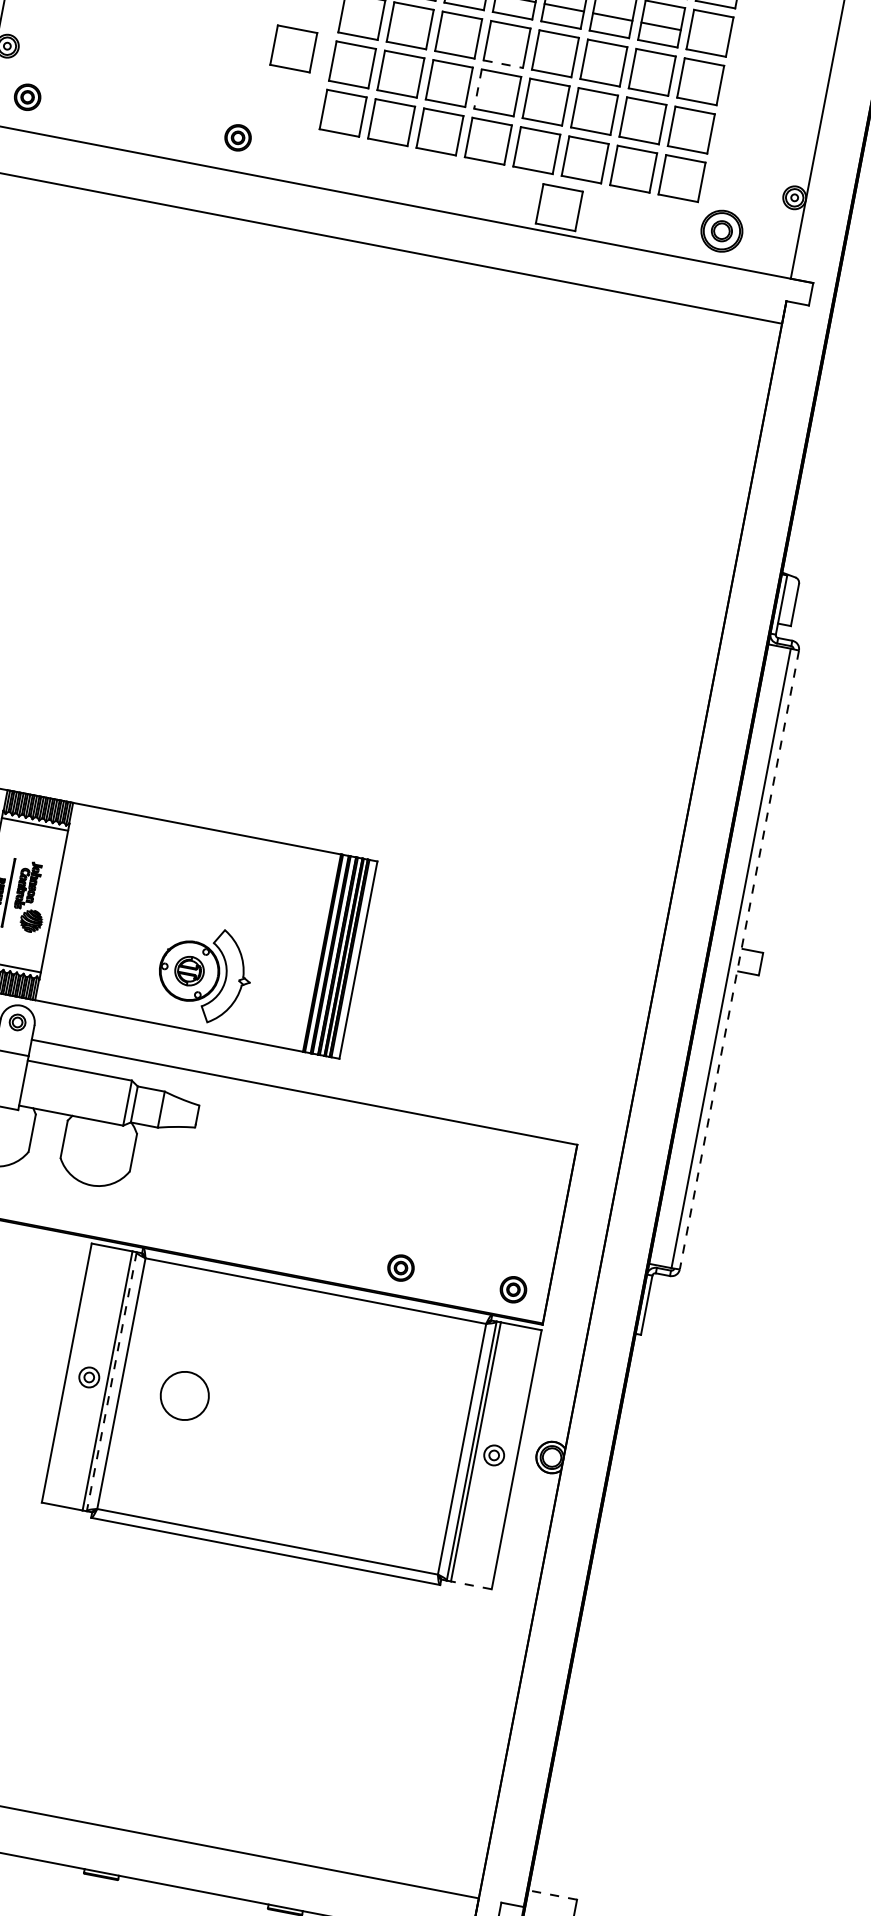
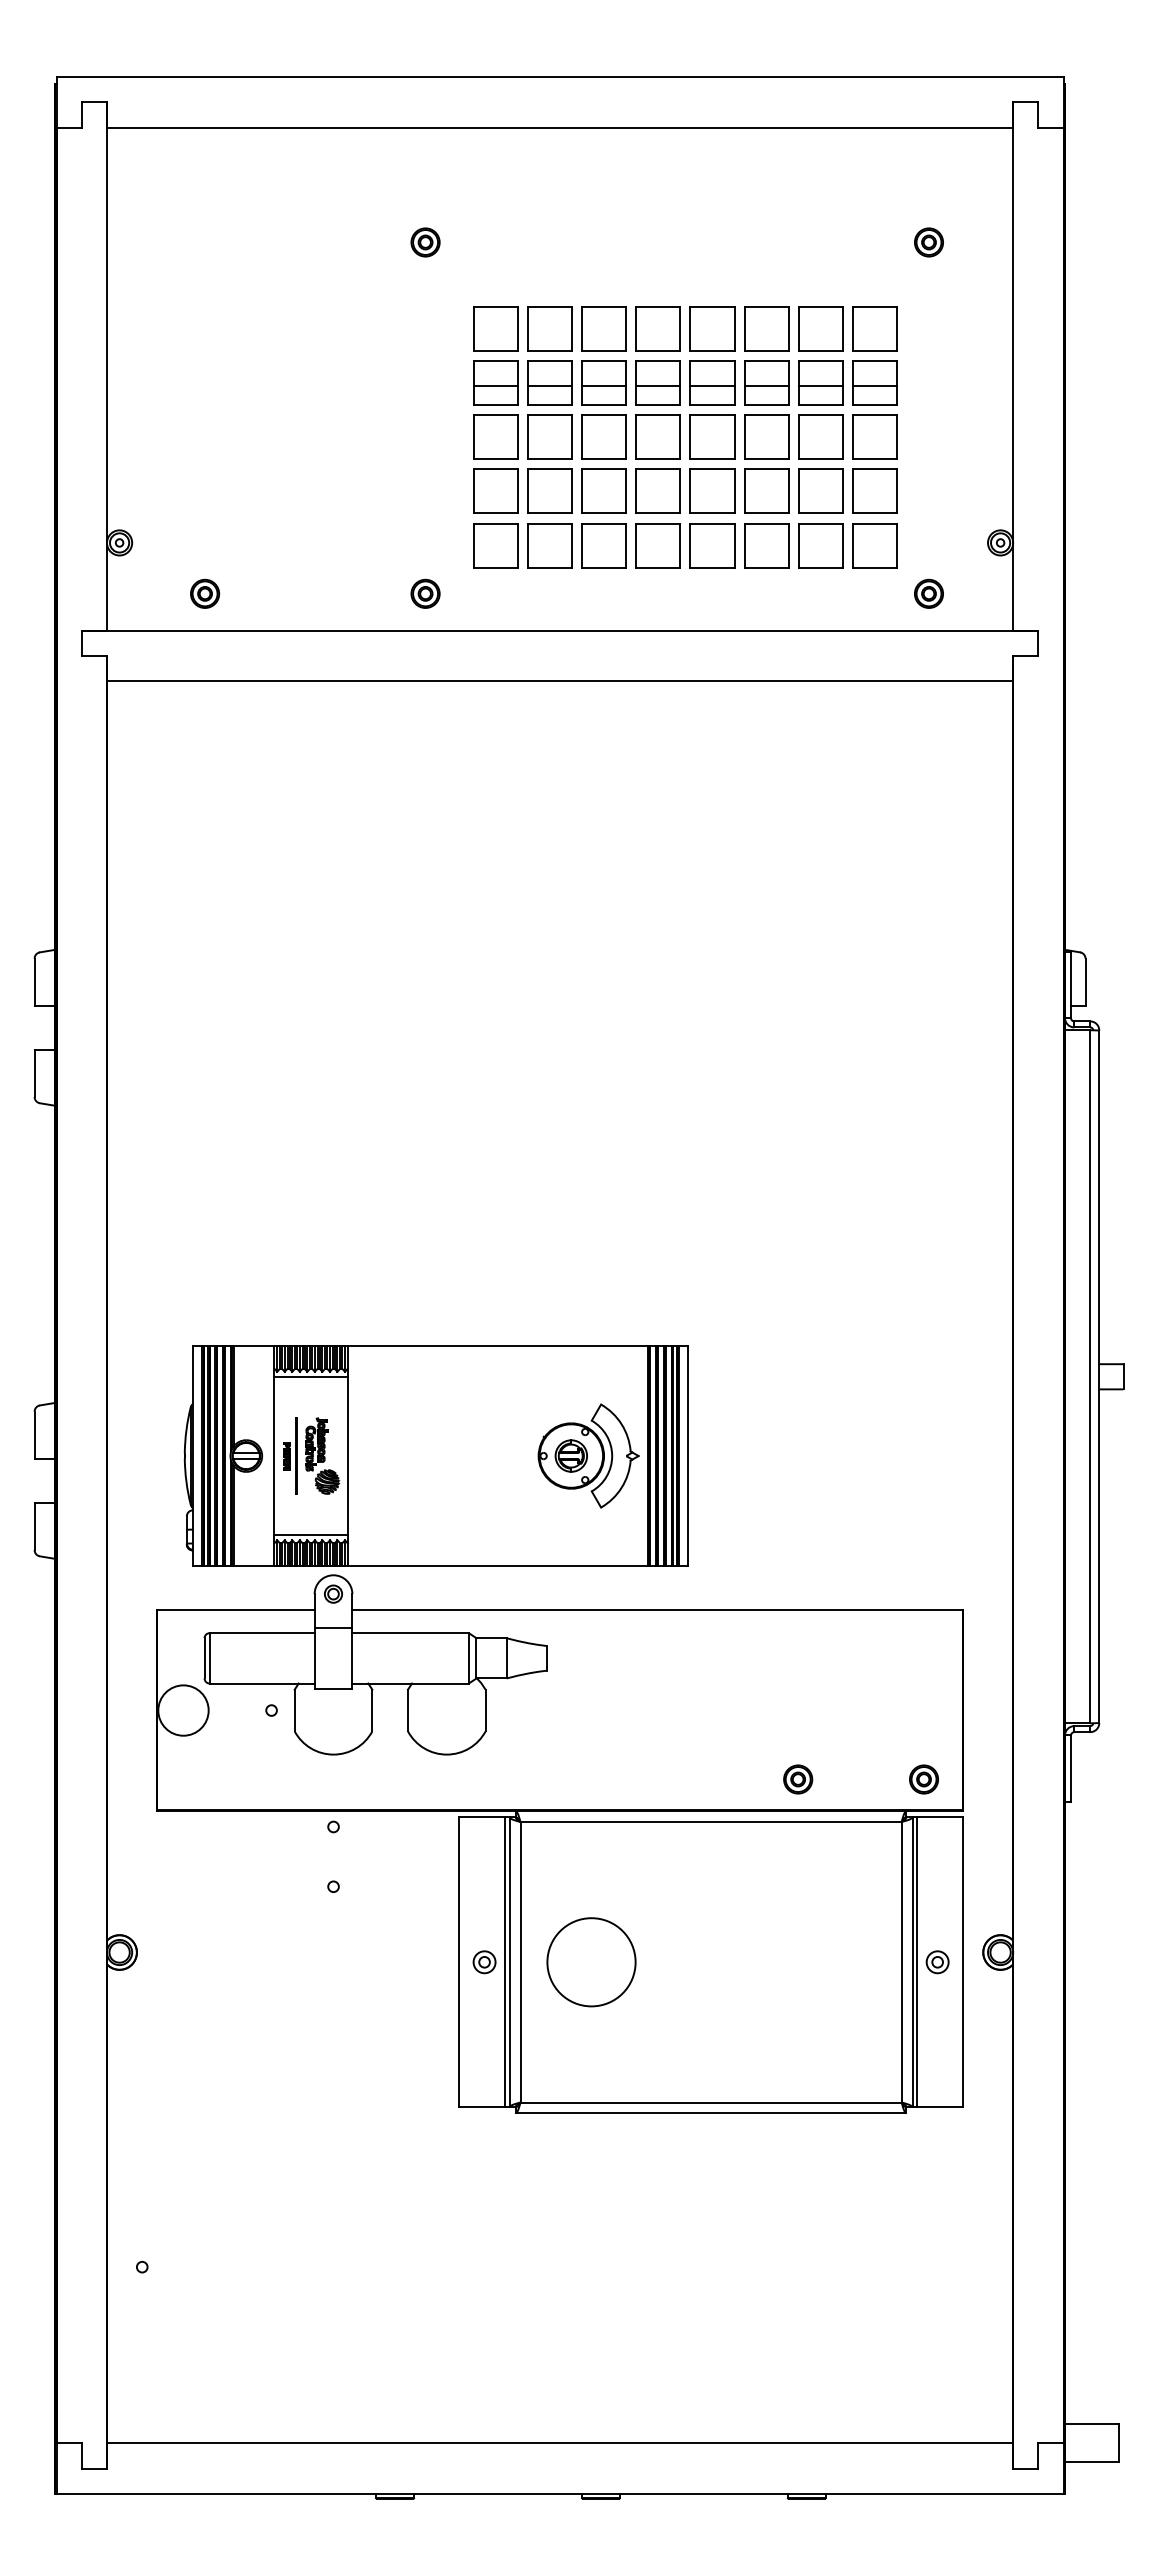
line: (709, 35) -> (874, 385), added
part: (293, 48) -> (428, 485), removed
line: (503, 64) -> (658, 459), dashed -> solid
line: (478, 89) -> (636, 491), dashed -> solid
part: (28, 97) -> (205, 593), moved
part: (238, 137) -> (425, 593), moved
part: (559, 206) -> (748, 601), removed
part: (721, 230) -> (928, 593), size x0.62
line: (739, 960) -> (1099, 1377), dashed -> solid
part: (204, 973) -> (588, 1455), moved
line: (111, 1381) -> (509, 1962), dashed -> solid
circle: (184, 1396) -> (591, 1962), size x1.67
line: (471, 1585) -> (940, 2107), dashed -> solid
line: (552, 1894) -> (1091, 2424), dashed -> solid

